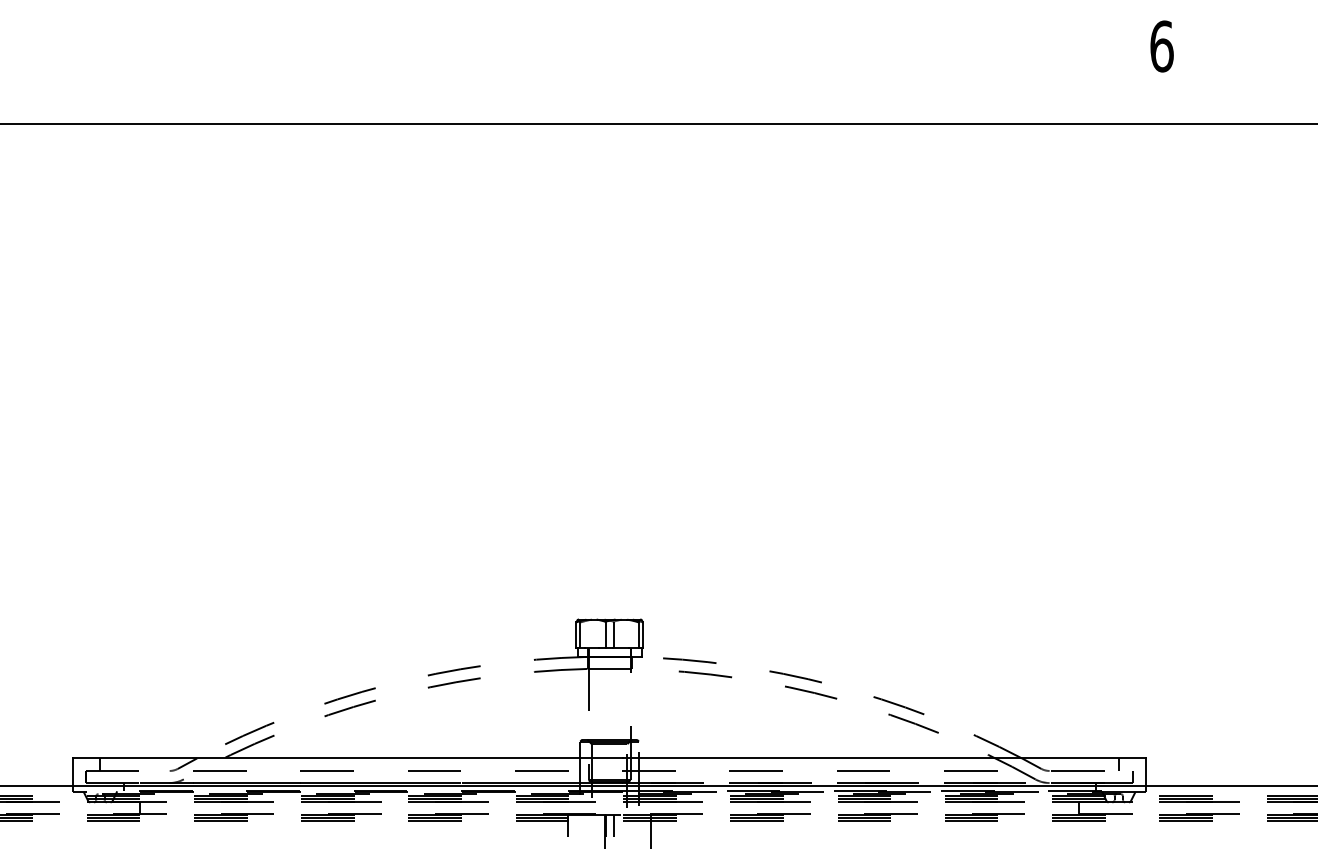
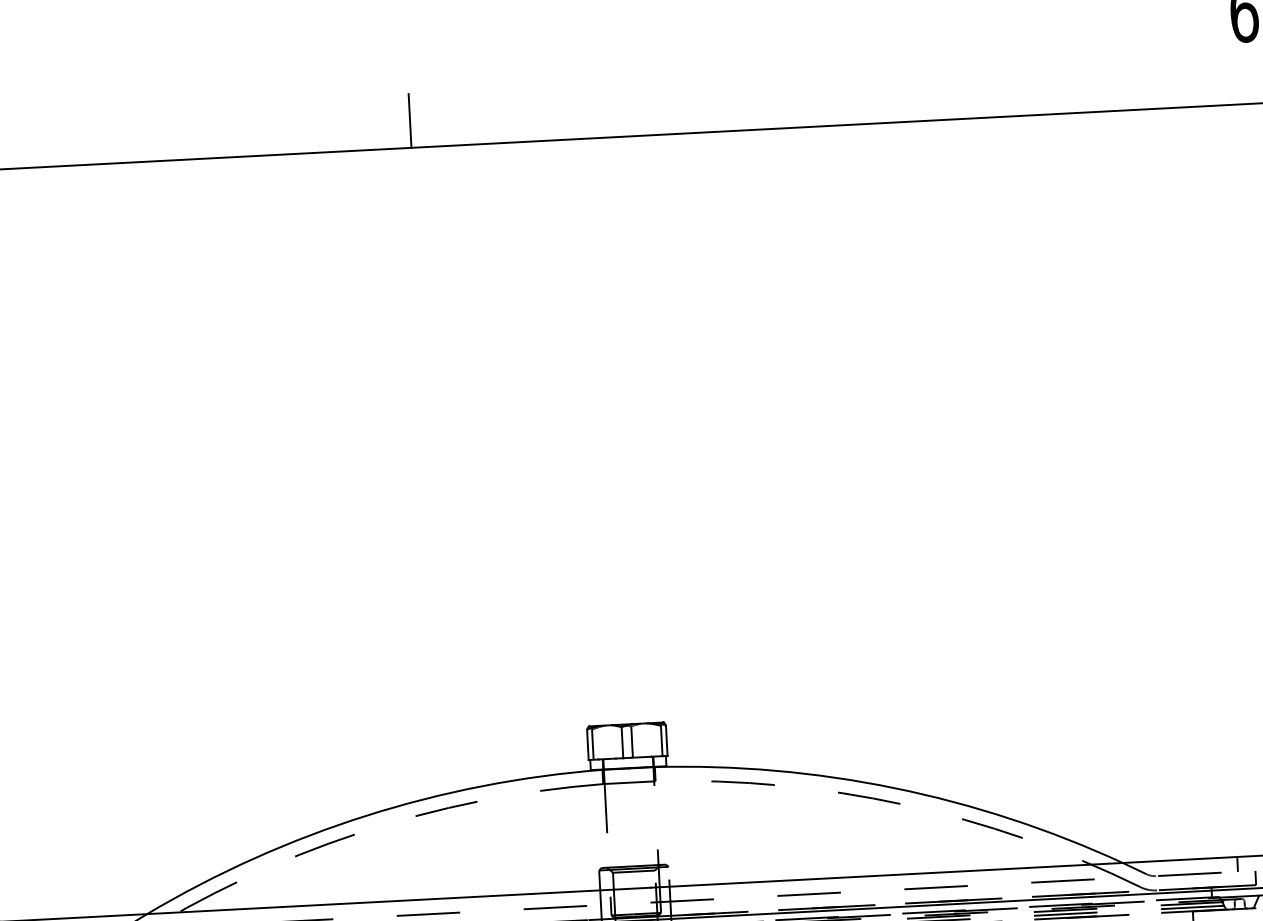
line: (453, 101) -> (409, 121), added
arc: (386, 685) -> (366, 816), dashed -> solid
arc: (832, 685) -> (894, 788), dashed -> solid

